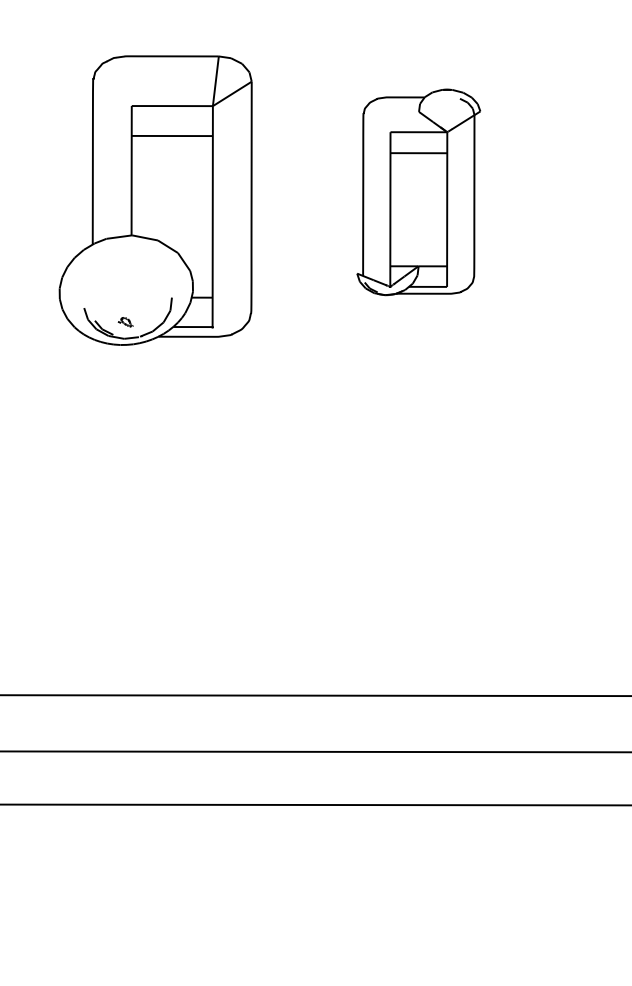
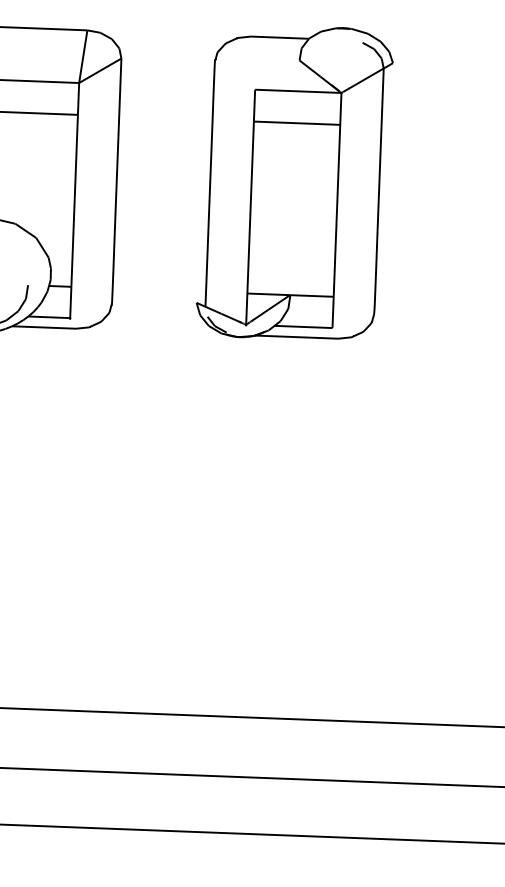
part: (418, 192) -> (294, 182), size x1.43

